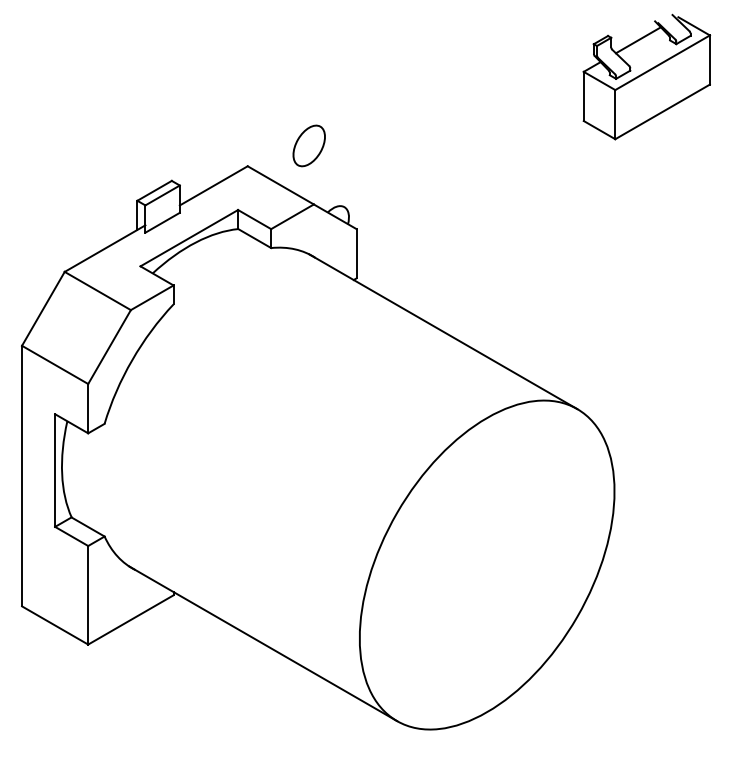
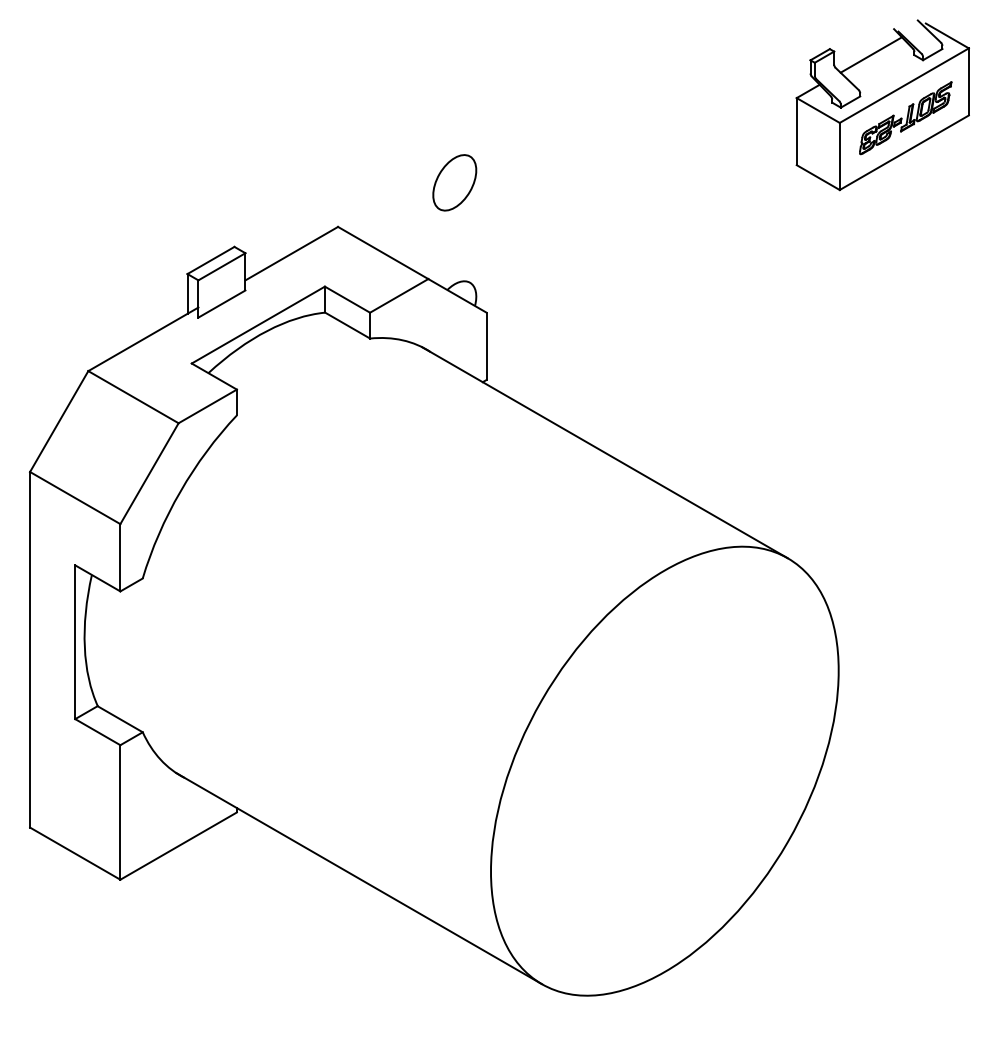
part: (663, 86) -> (905, 118), added
part: (308, 145) -> (453, 182), moved

